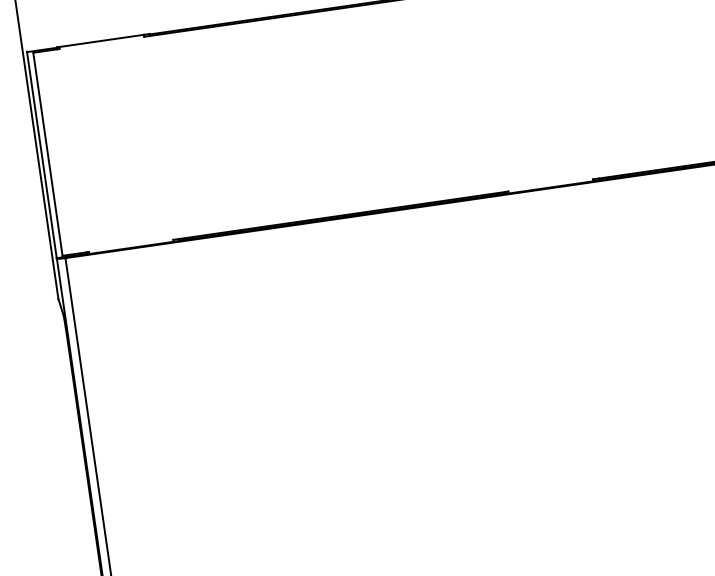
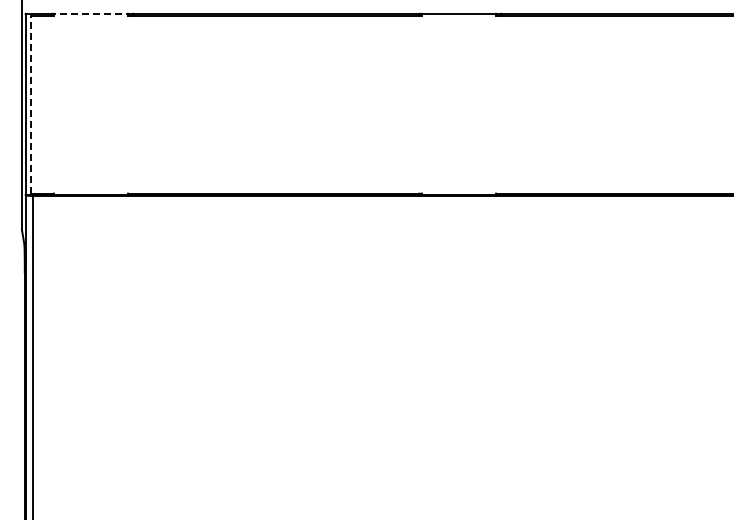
line: (103, 40) -> (92, 13), solid -> dashed
line: (47, 154) -> (30, 104), solid -> dashed

